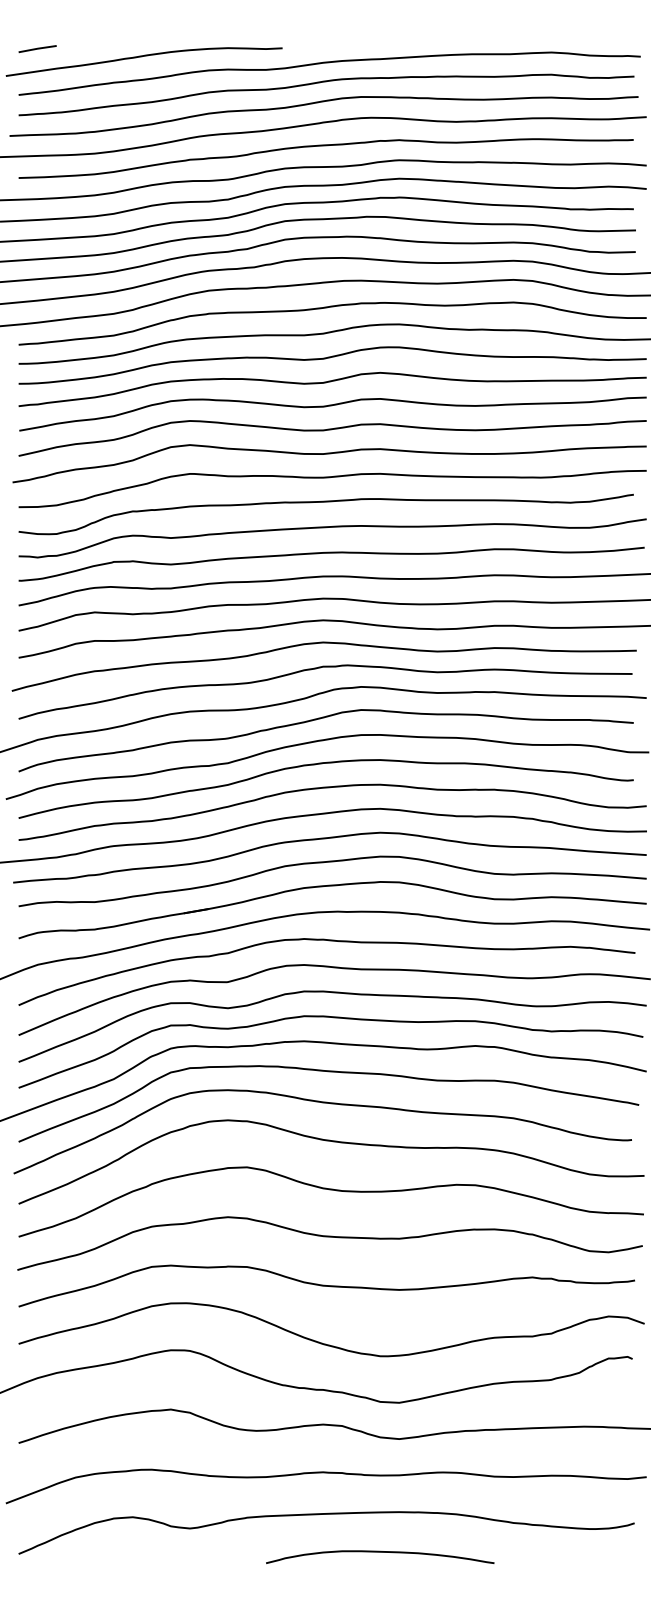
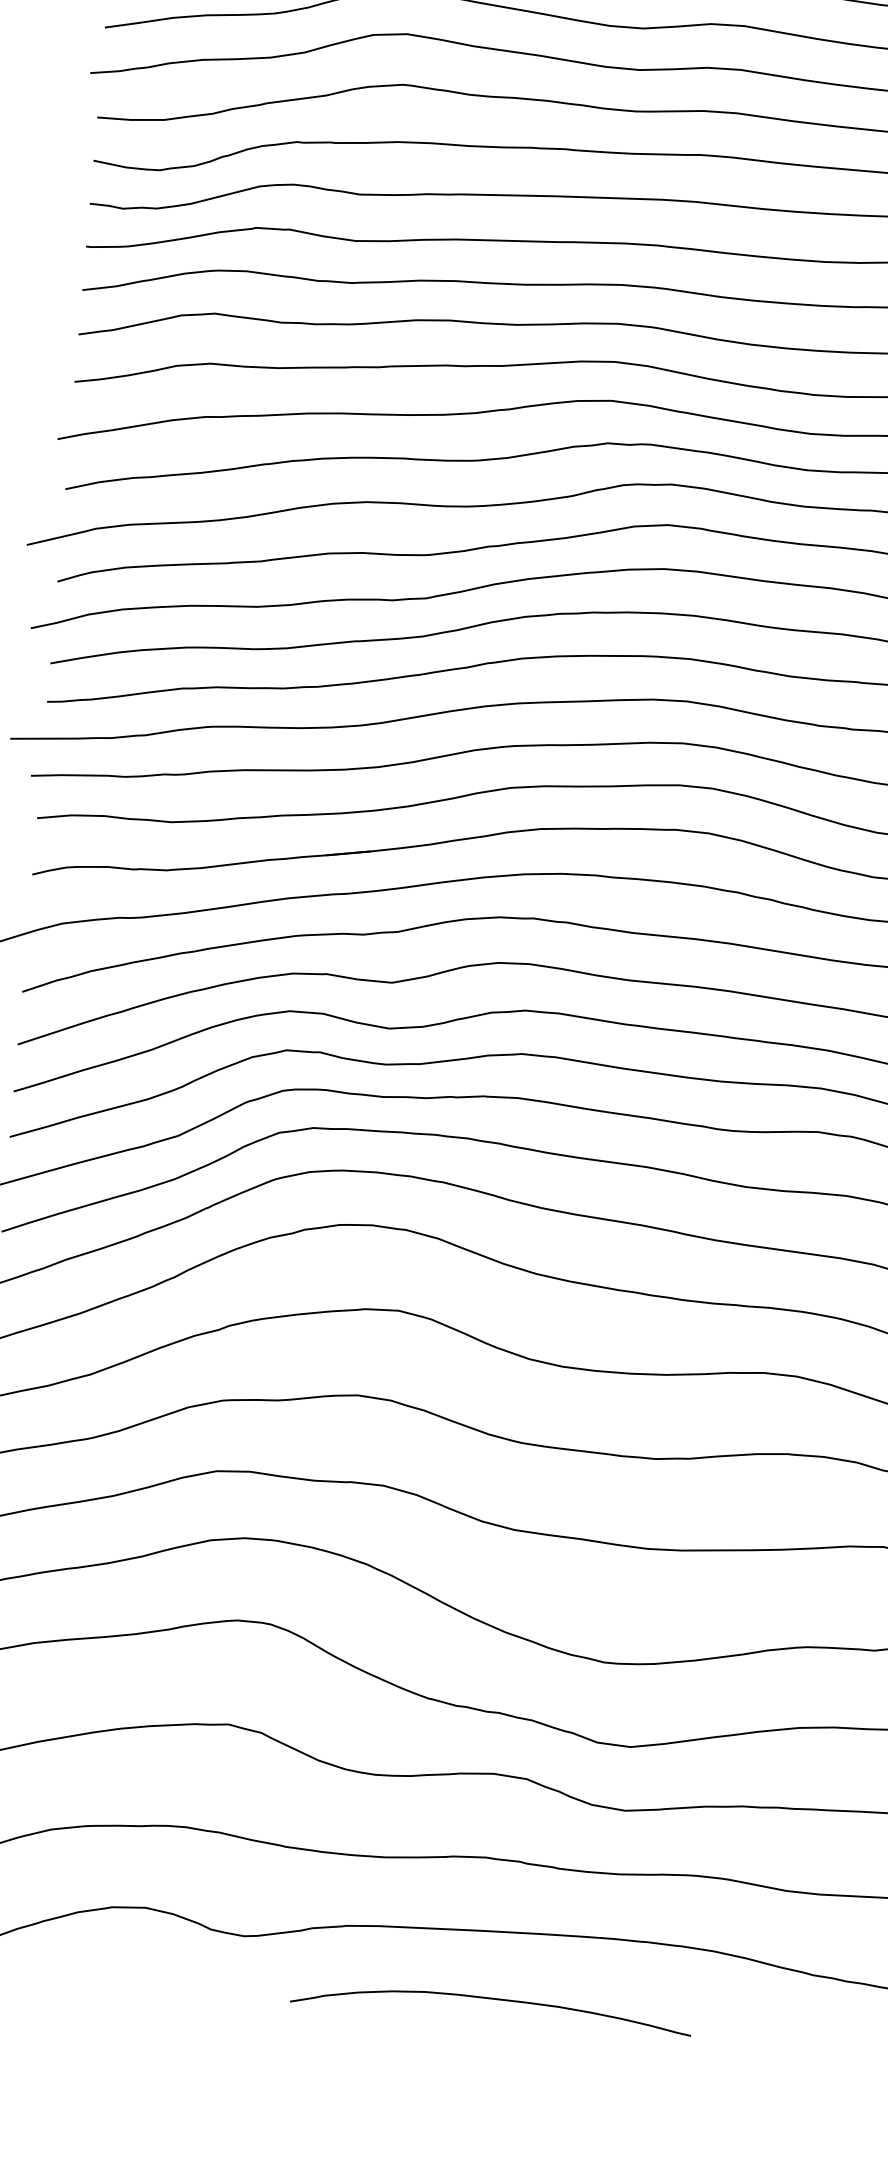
curve: (380, 1552) -> (492, 1999), moved

